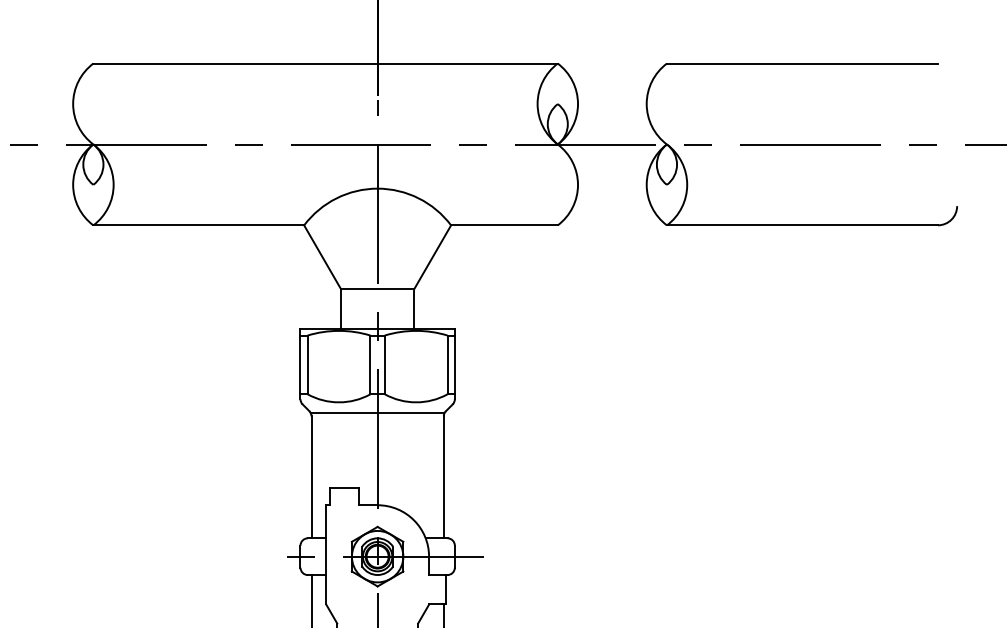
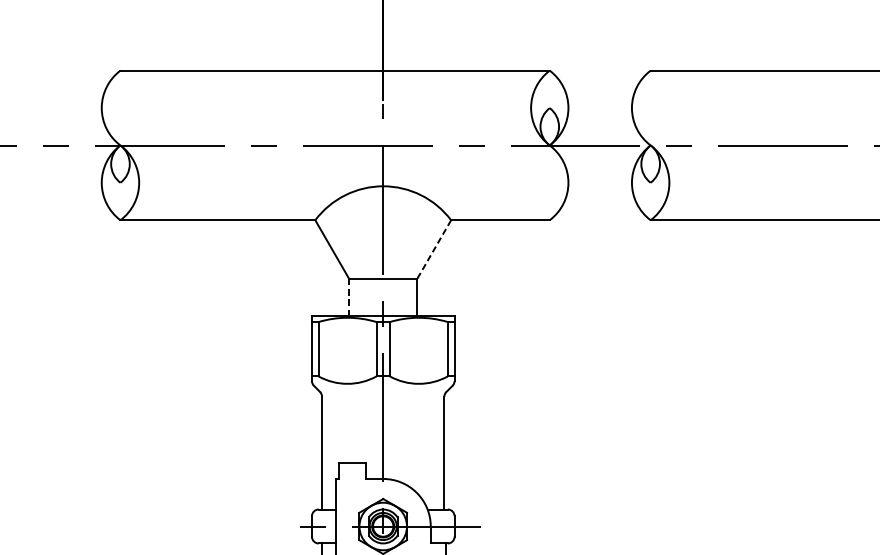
line: (432, 257) -> (433, 249), solid -> dashed
line: (340, 308) -> (348, 297), solid -> dashed
line: (377, 413) -> (383, 394), removed

